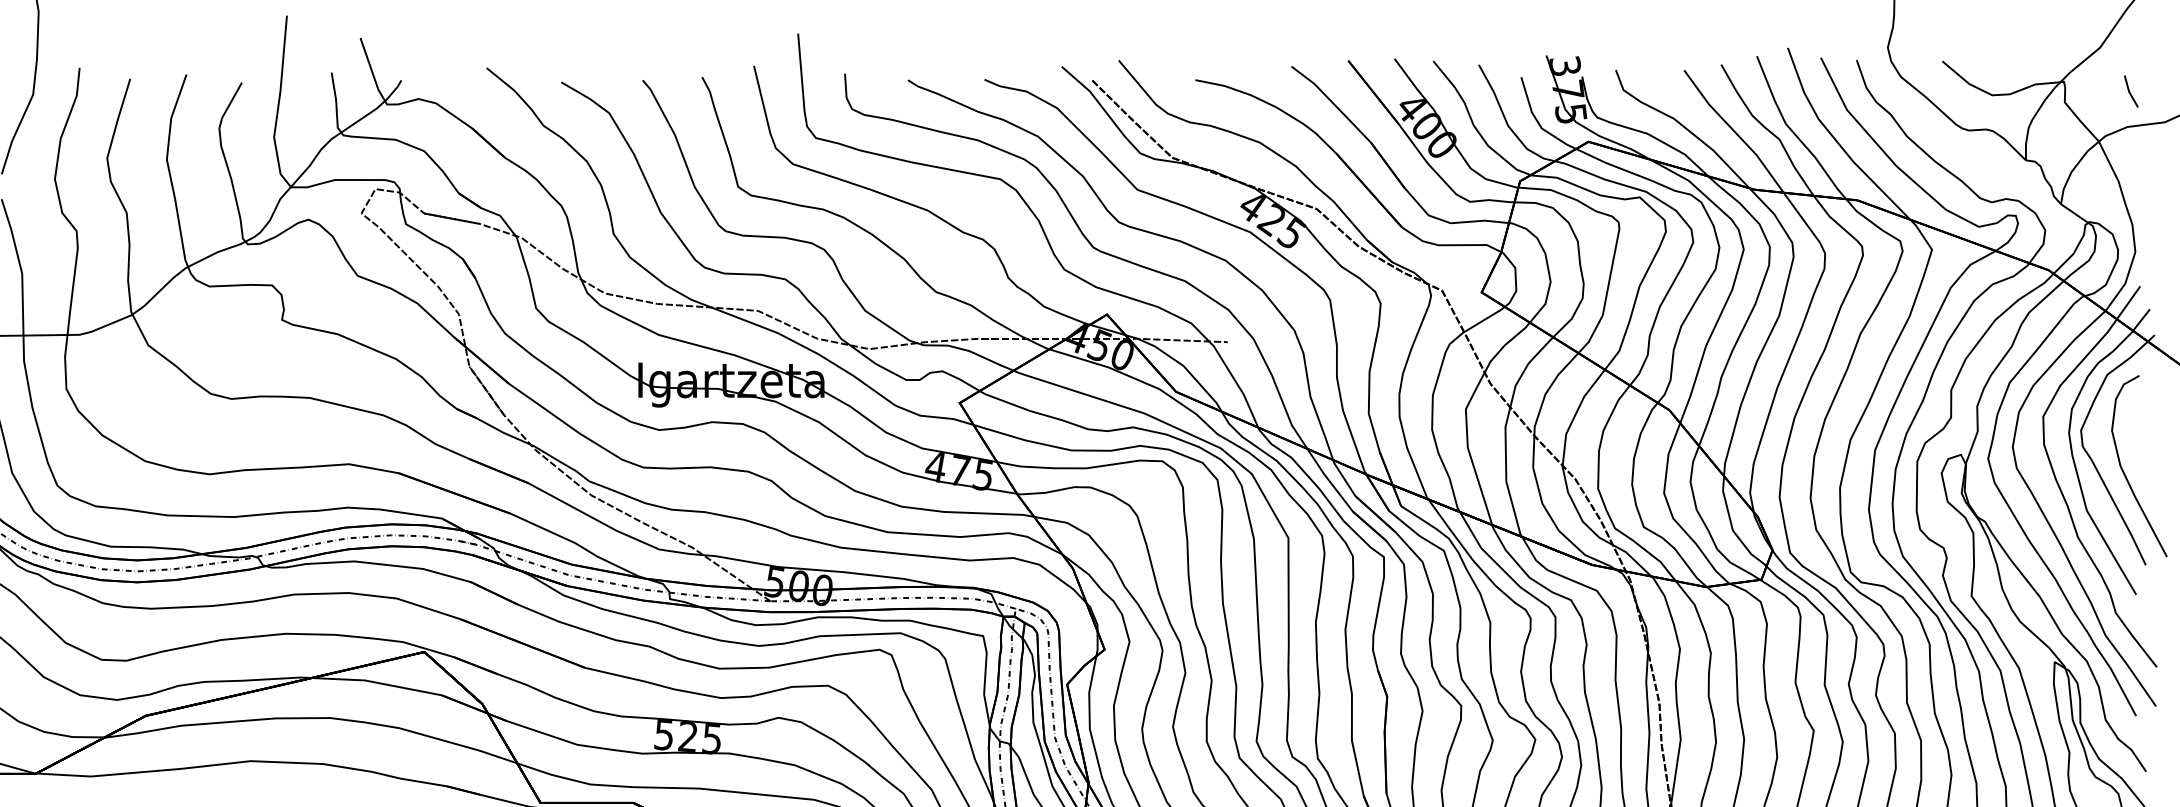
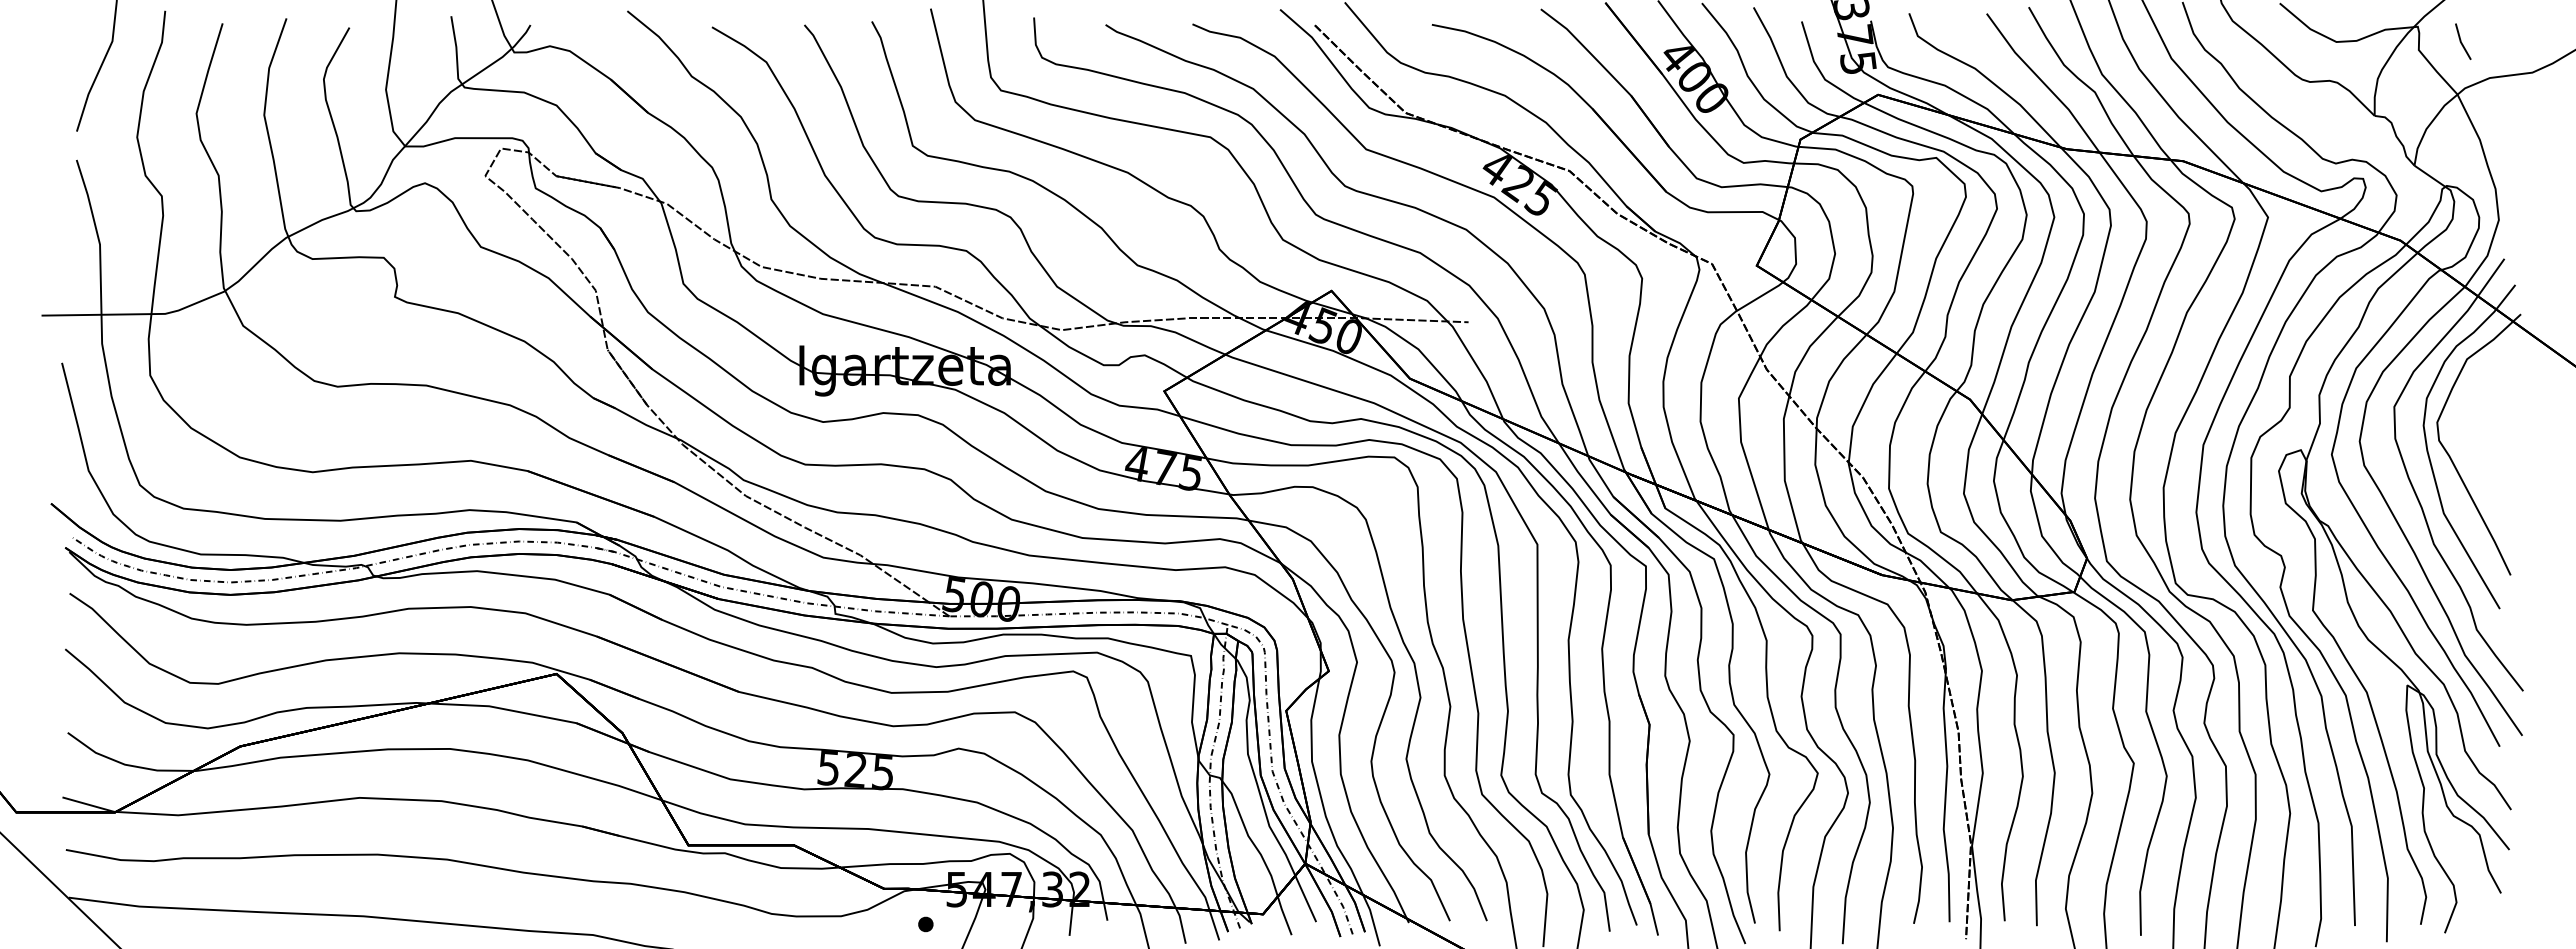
line: (2130, 92) -> (2462, 42), moved
curve: (2125, 473) -> (2487, 471), removed

